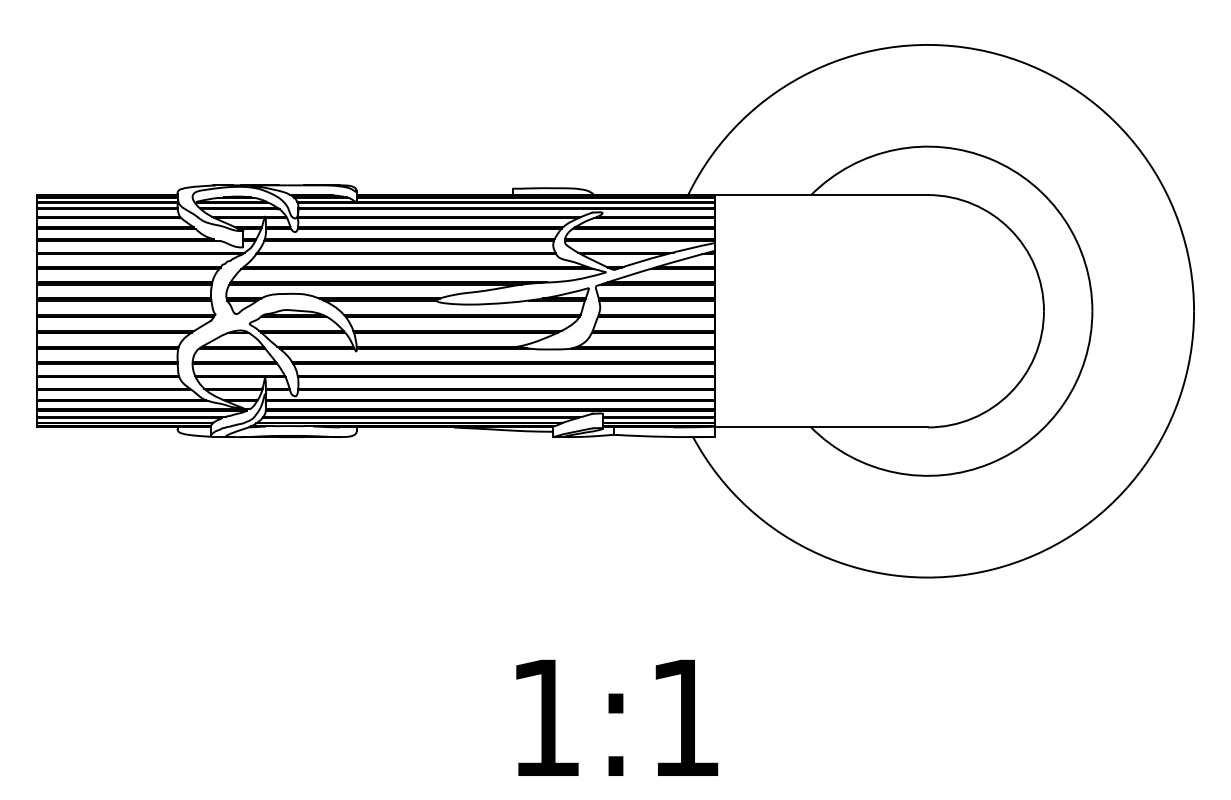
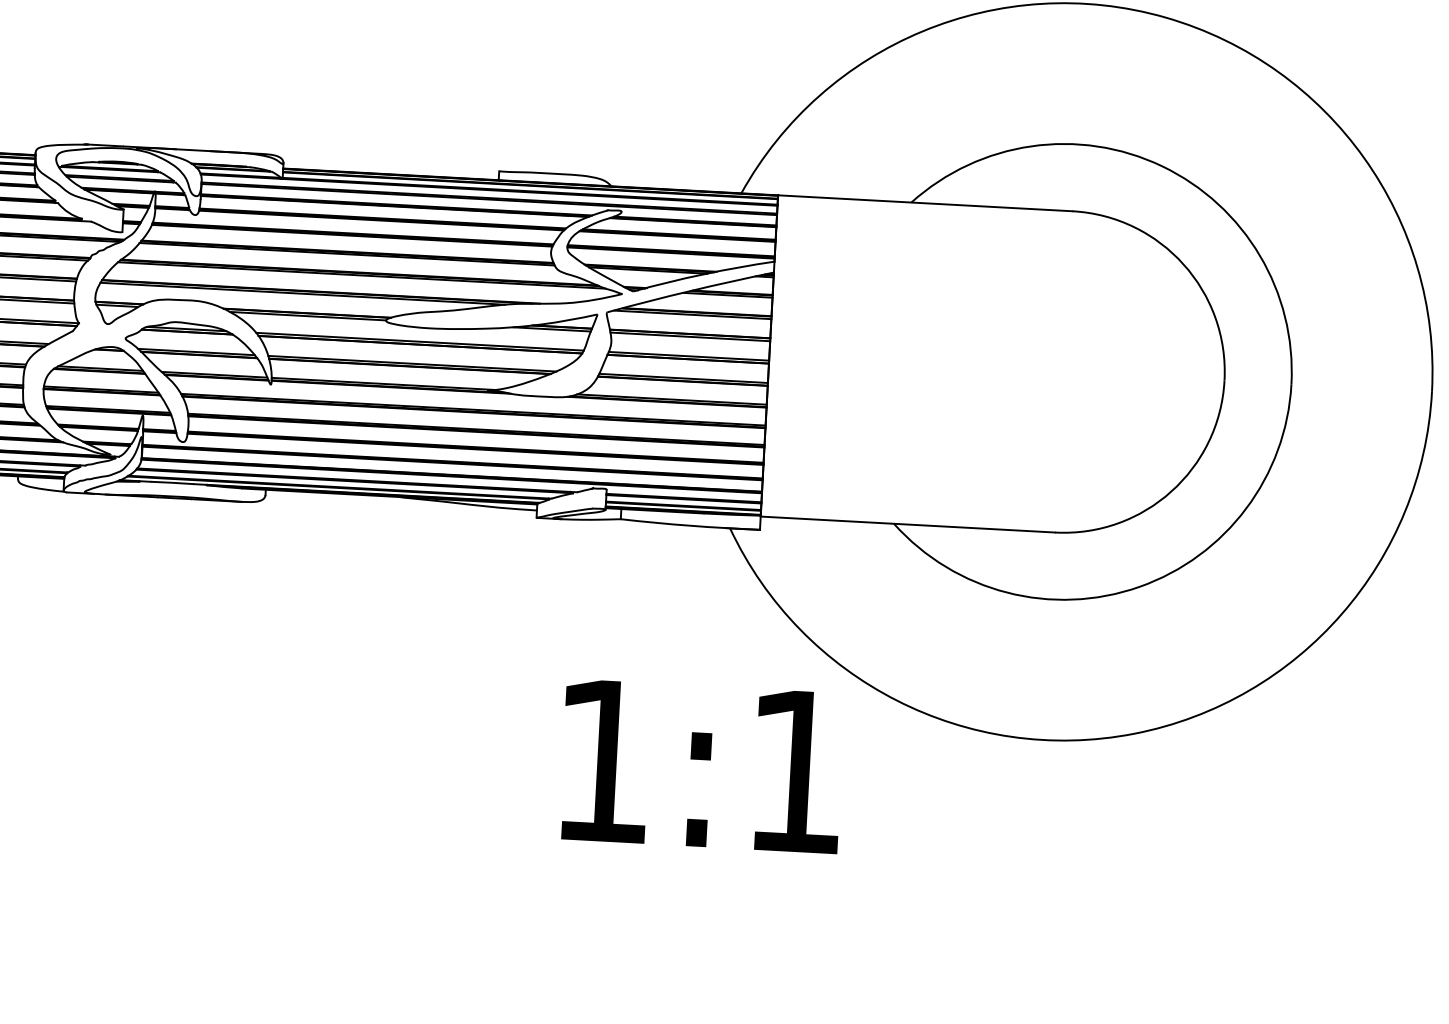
text: (617, 717) -> (702, 765), moved

